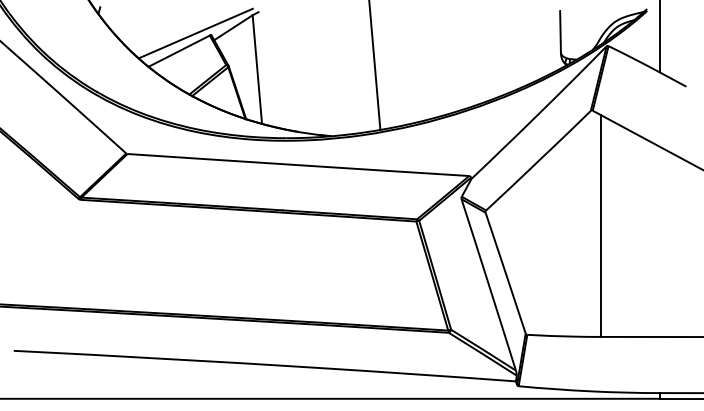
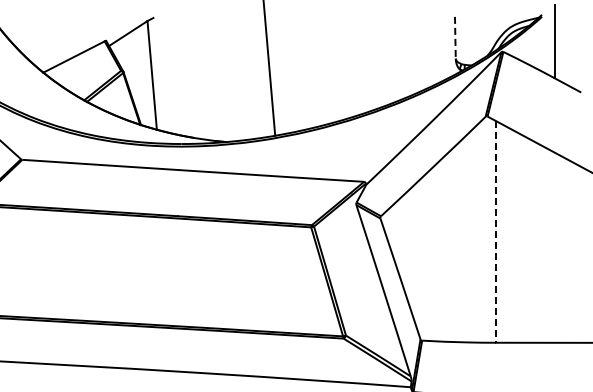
line: (560, 31) -> (455, 37), solid -> dashed
line: (195, 33) -> (90, 39), removed
line: (601, 226) -> (496, 232), solid -> dashed

